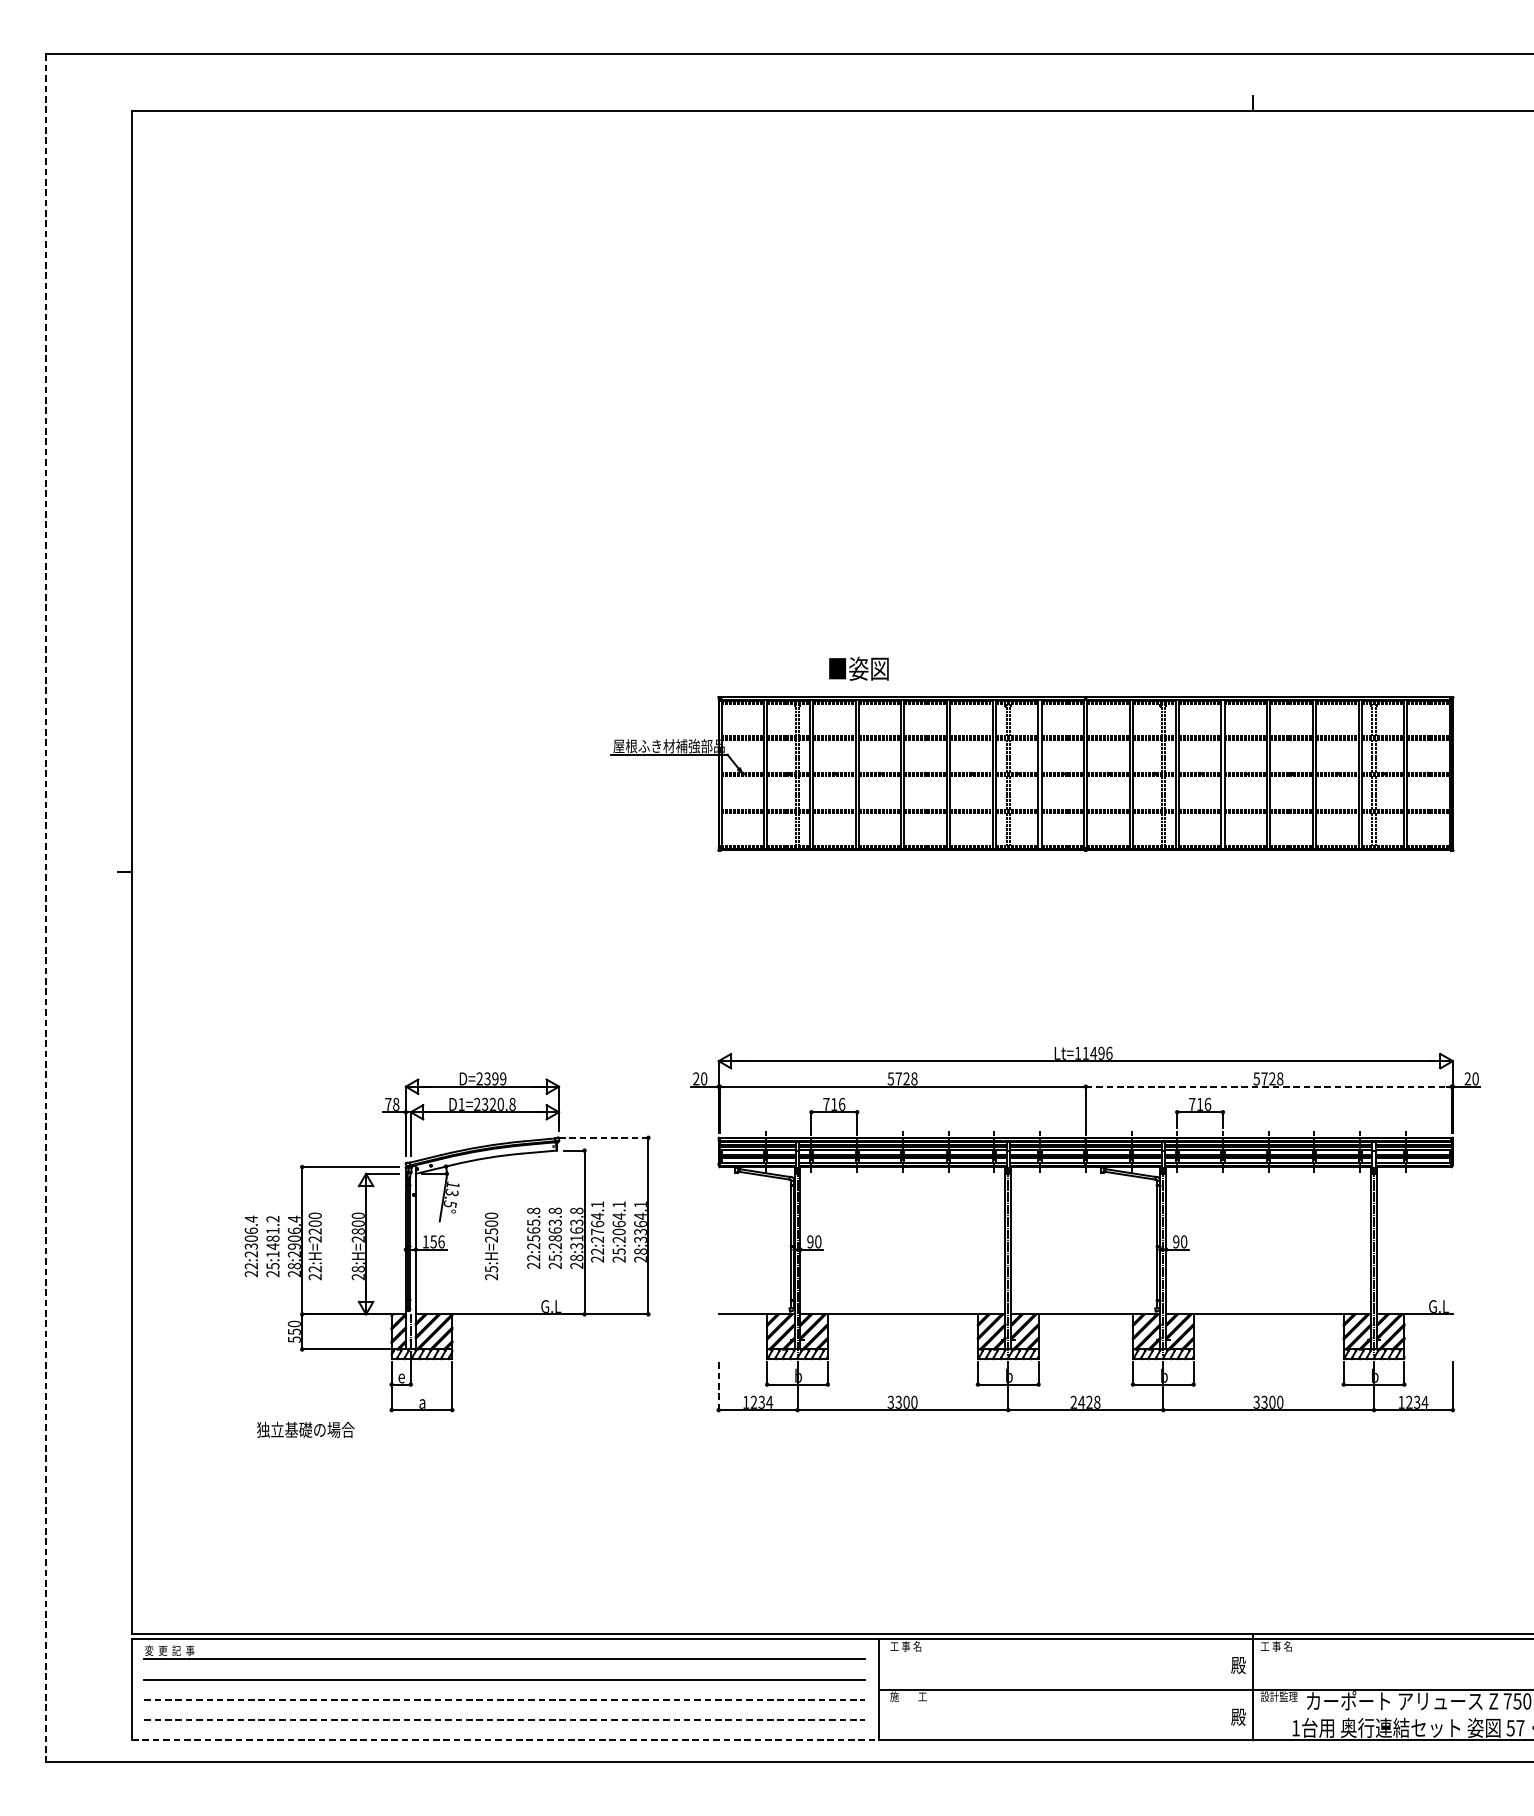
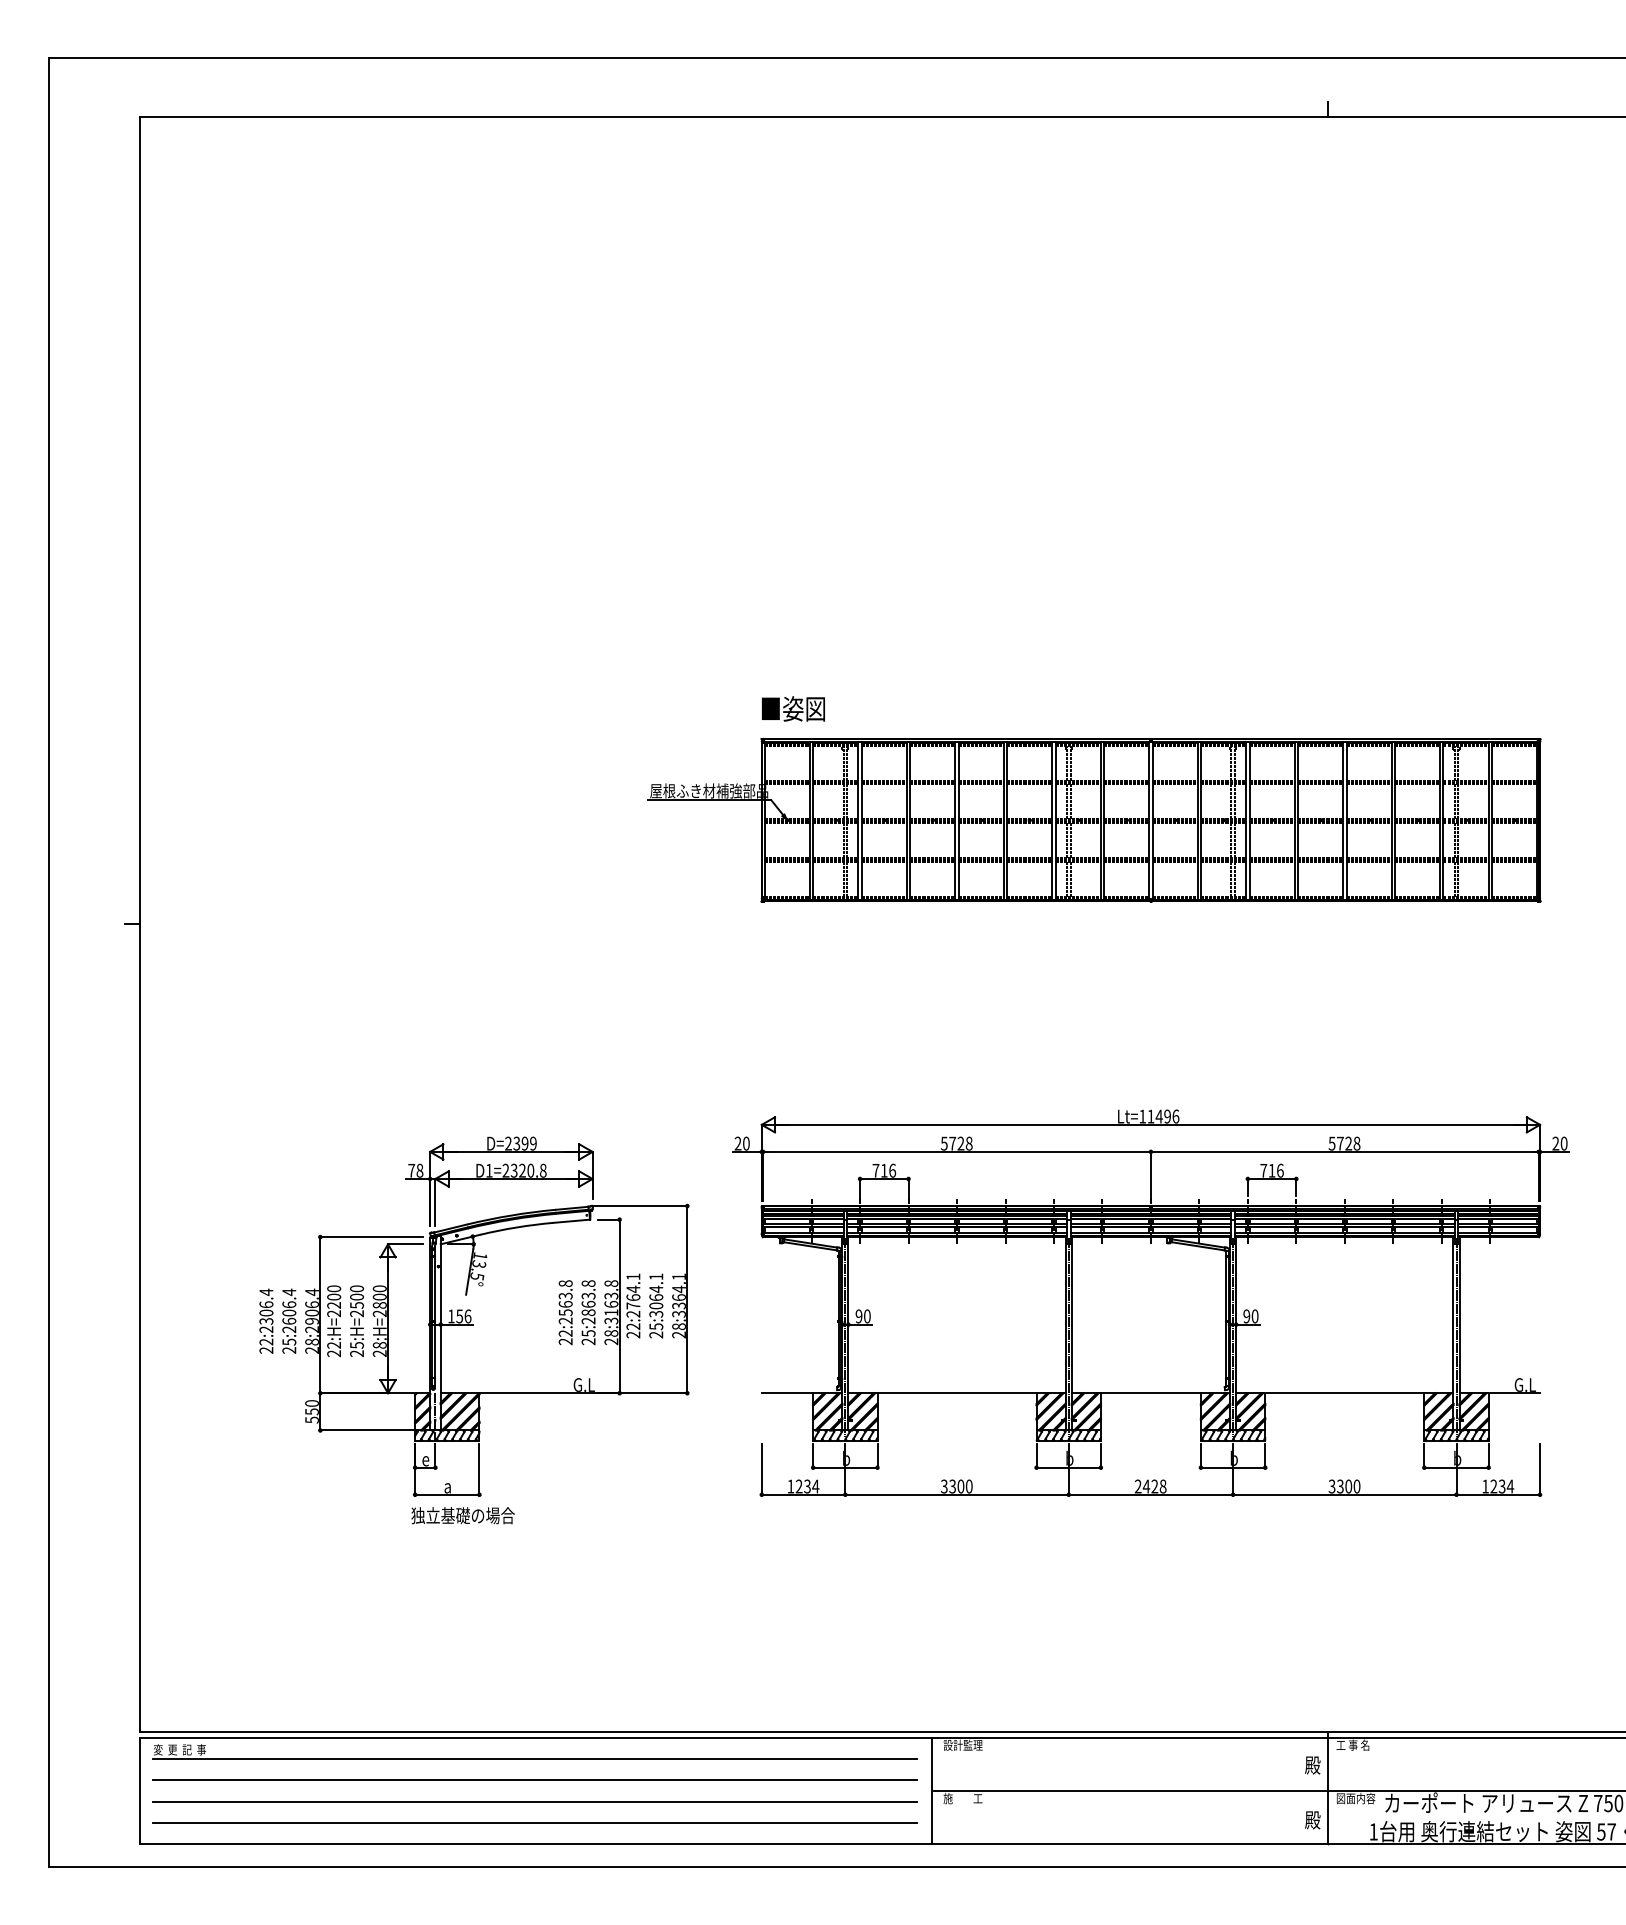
text: (858, 668) -> (793, 708), moved
line: (45, 908) -> (48, 962), dashed -> solid
line: (1268, 1086) -> (1344, 1151), dashed -> solid
line: (604, 1138) -> (640, 1206), dashed -> solid
text: (533, 1222) -> (565, 1295), 22:2565.8 -> 22:2563.8
text: (273, 1236) -> (289, 1310), 25:1481.2 -> 25:2606.4
text: (619, 1239) -> (656, 1313), 25:2064.1 -> 25:3064.1
text: (491, 1246) -> (356, 1321), moved
line: (718, 1386) -> (761, 1469), dashed -> solid
text: (305, 1429) -> (462, 1515), moved
text: (908, 1645) -> (962, 1744), 工 事 名 -> 設計監理
text: (1278, 1696) -> (1355, 1798), 設計監理 -> 図面内容
line: (504, 1699) -> (534, 1801), dashed -> solid
line: (504, 1720) -> (534, 1823), dashed -> solid
line: (506, 1740) -> (536, 1844), dashed -> solid

